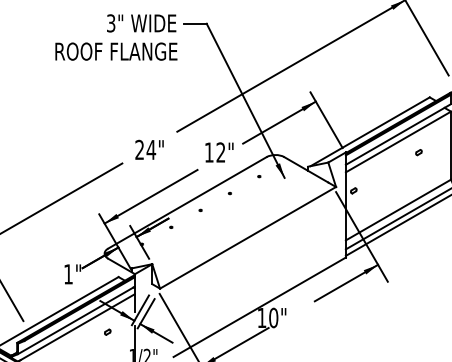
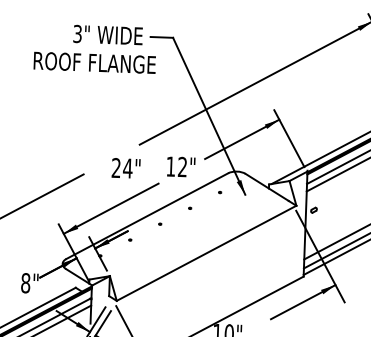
text: (116, 51) -> (94, 62), moved
text: (149, 149) -> (126, 167), moved
text: (68, 274) -> (25, 283), 1" -> 8"

